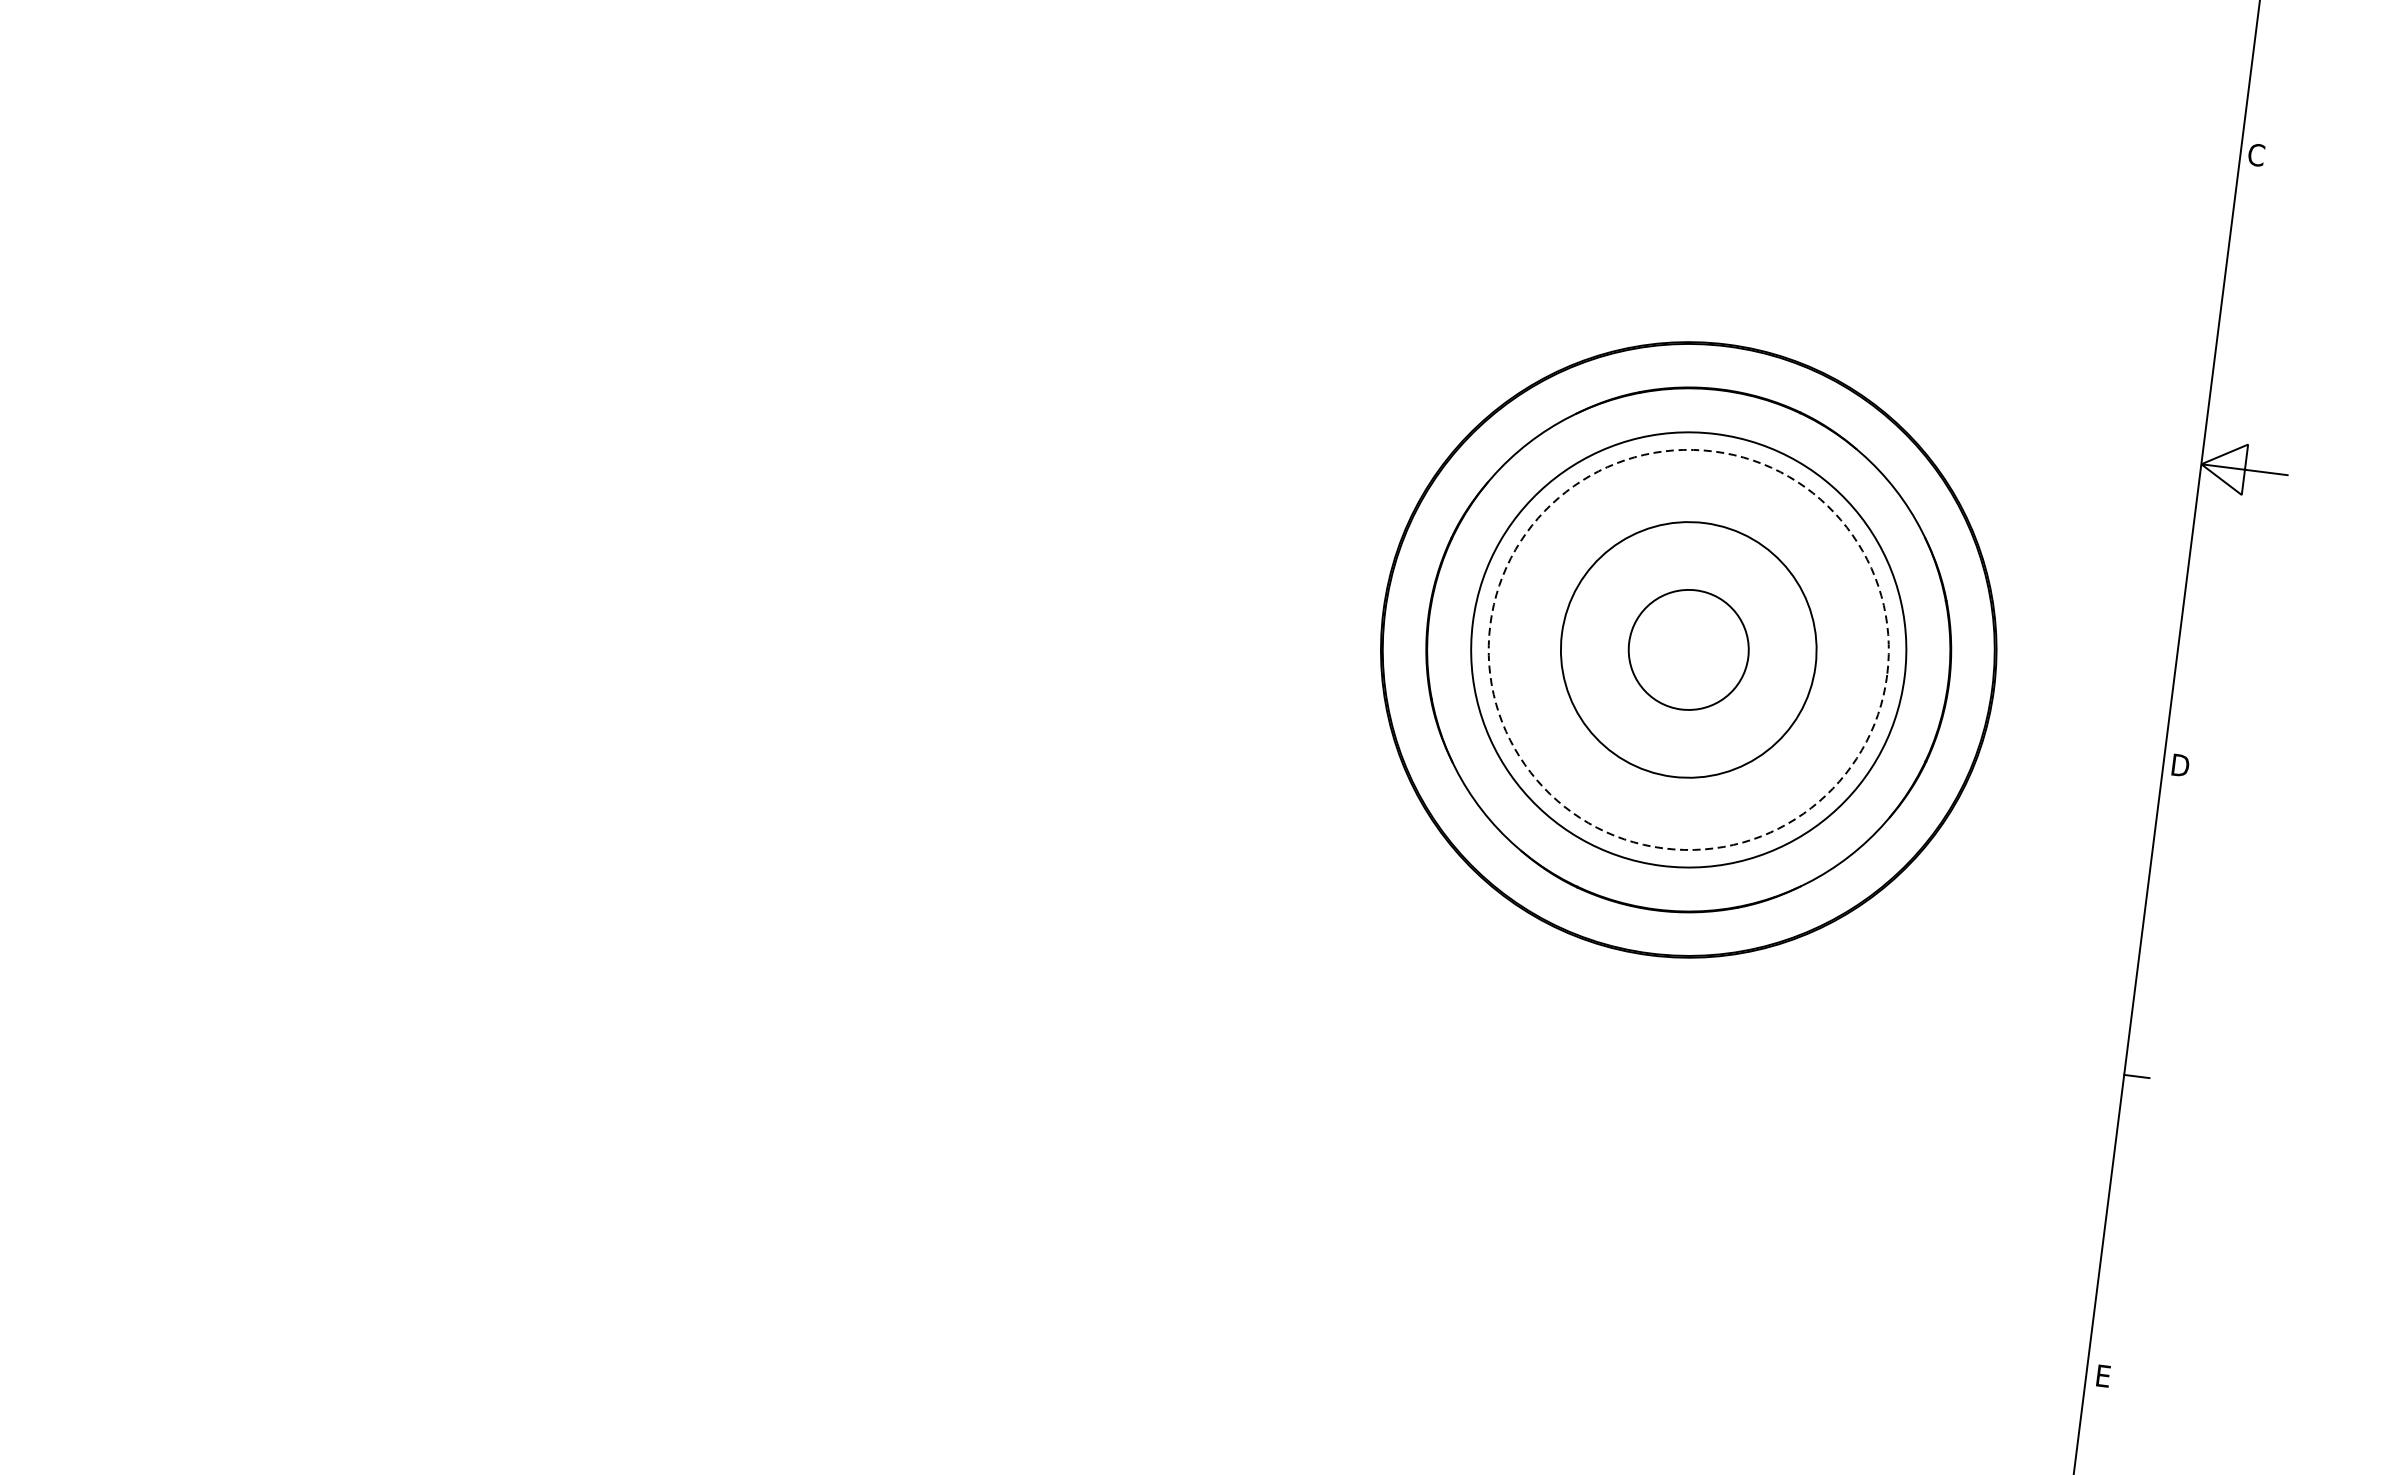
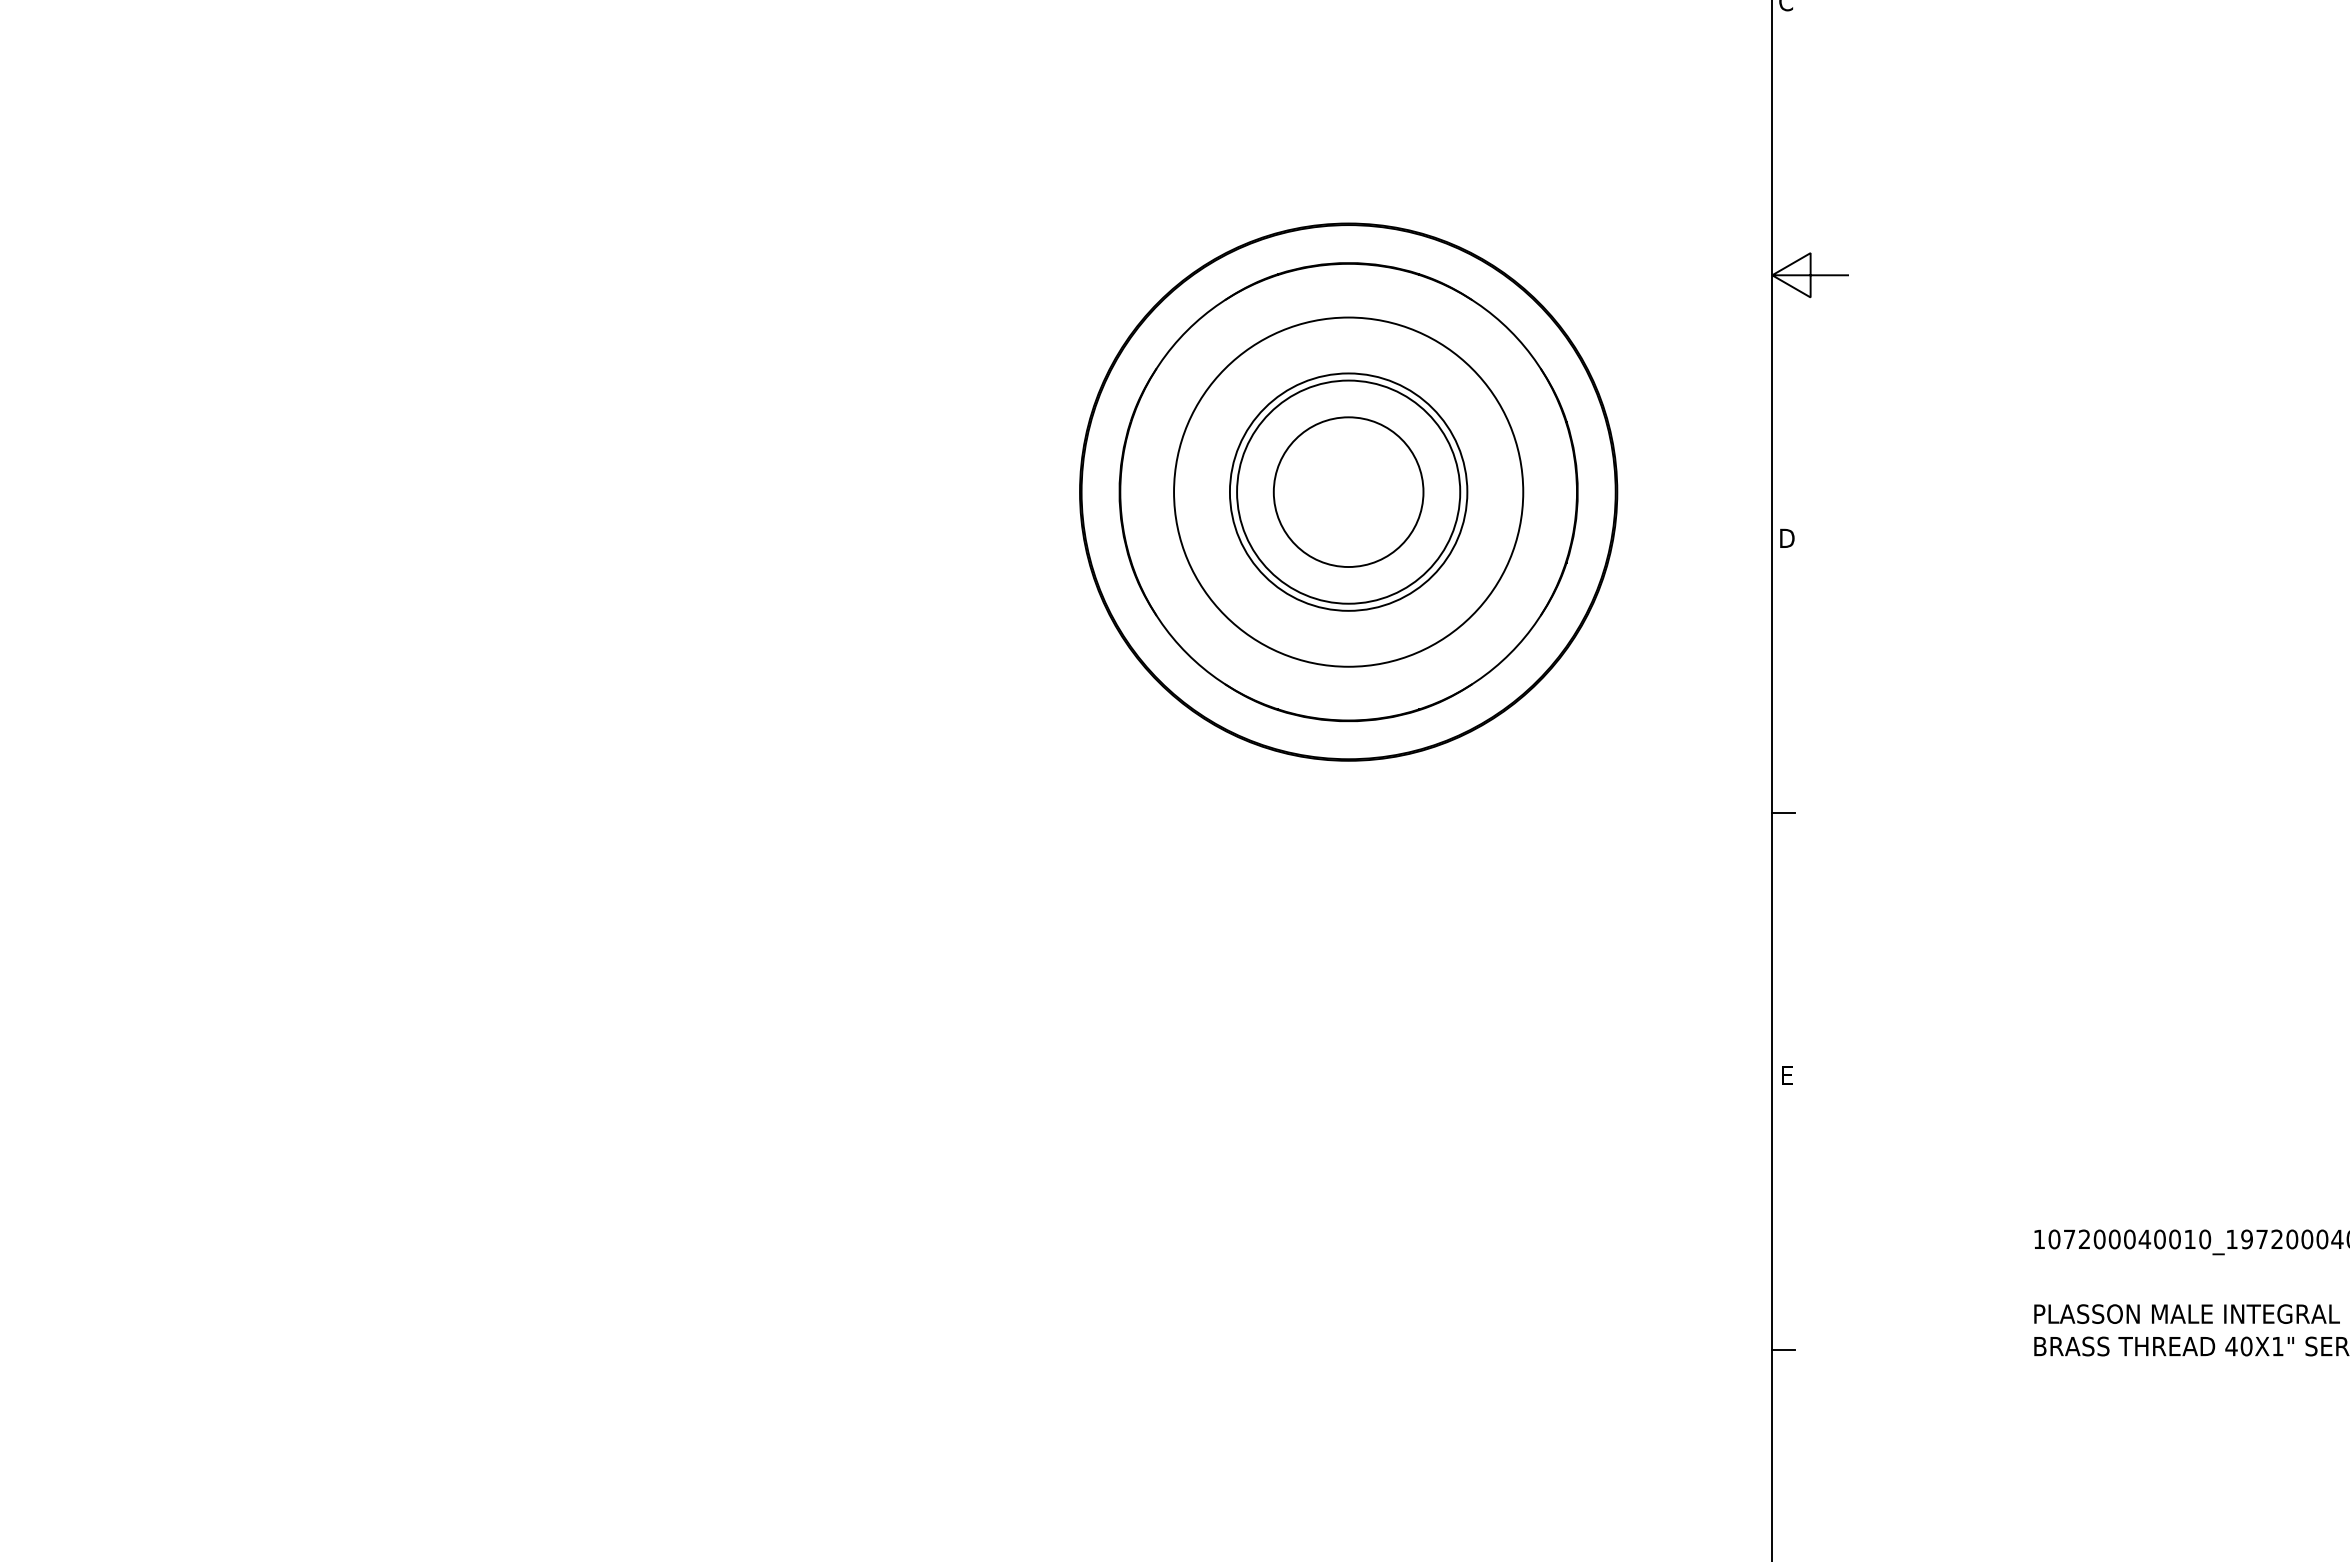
circle: (1688, 649) -> (1348, 491), dashed -> solid
circle: (1688, 649) -> (1348, 491), size x0.62
circle: (1688, 650) -> (1348, 492), size x1.43

